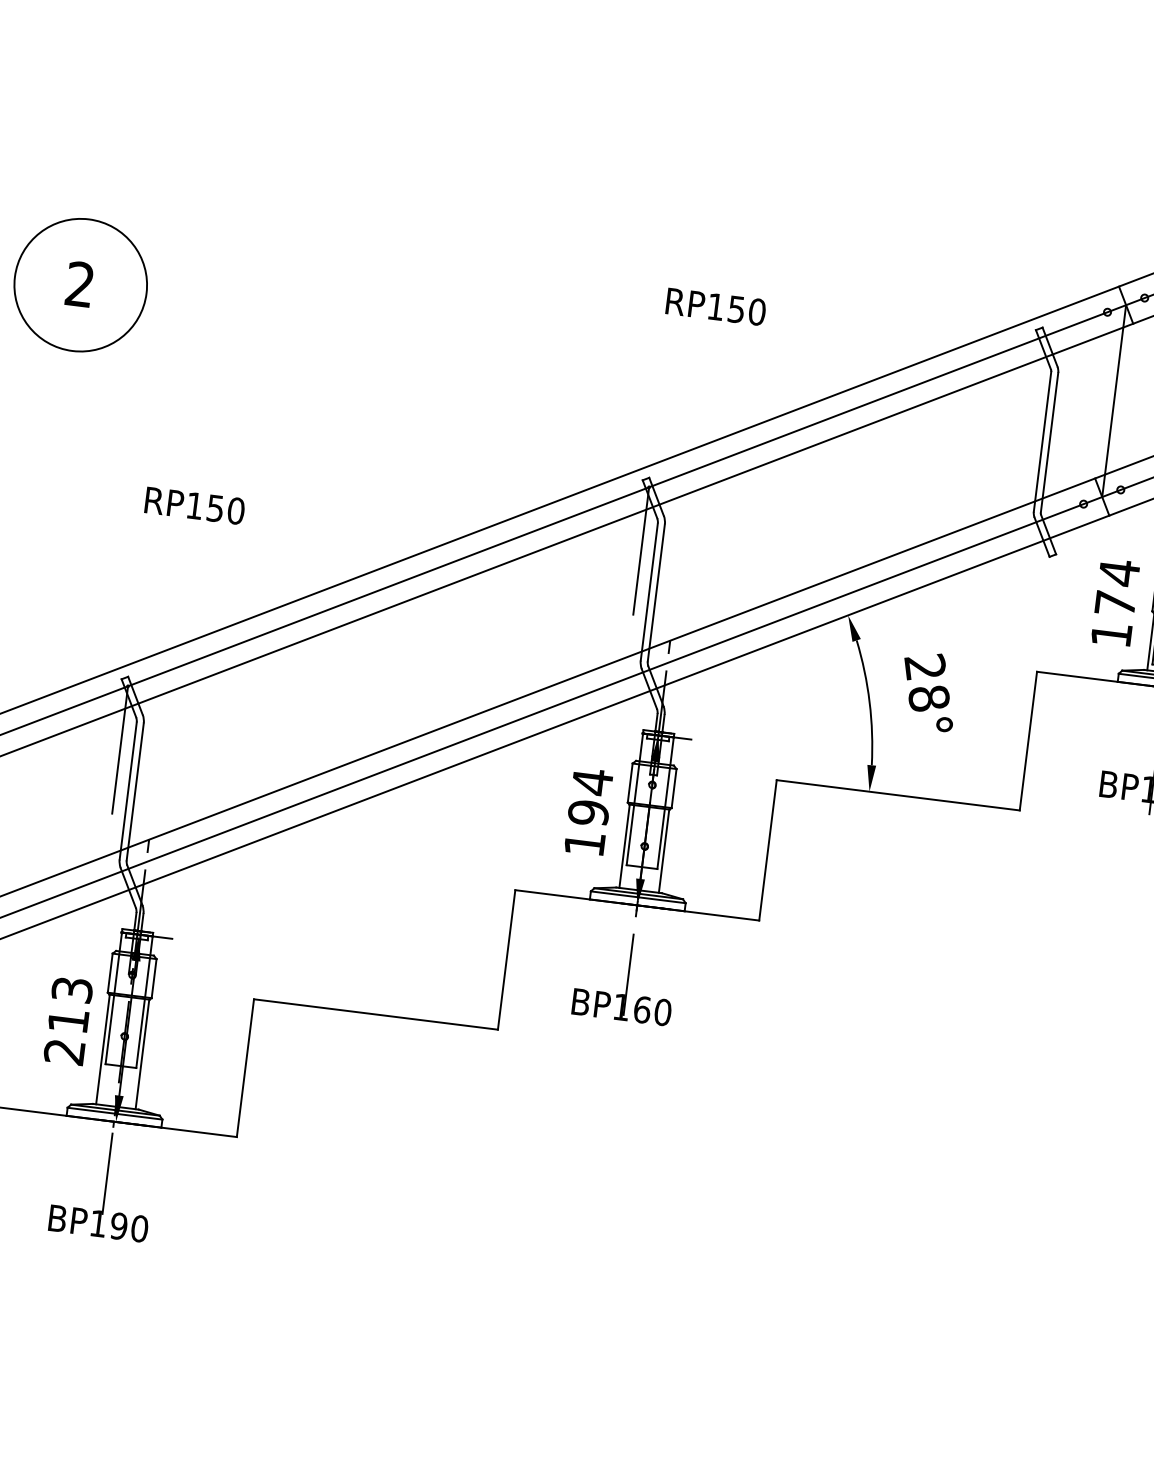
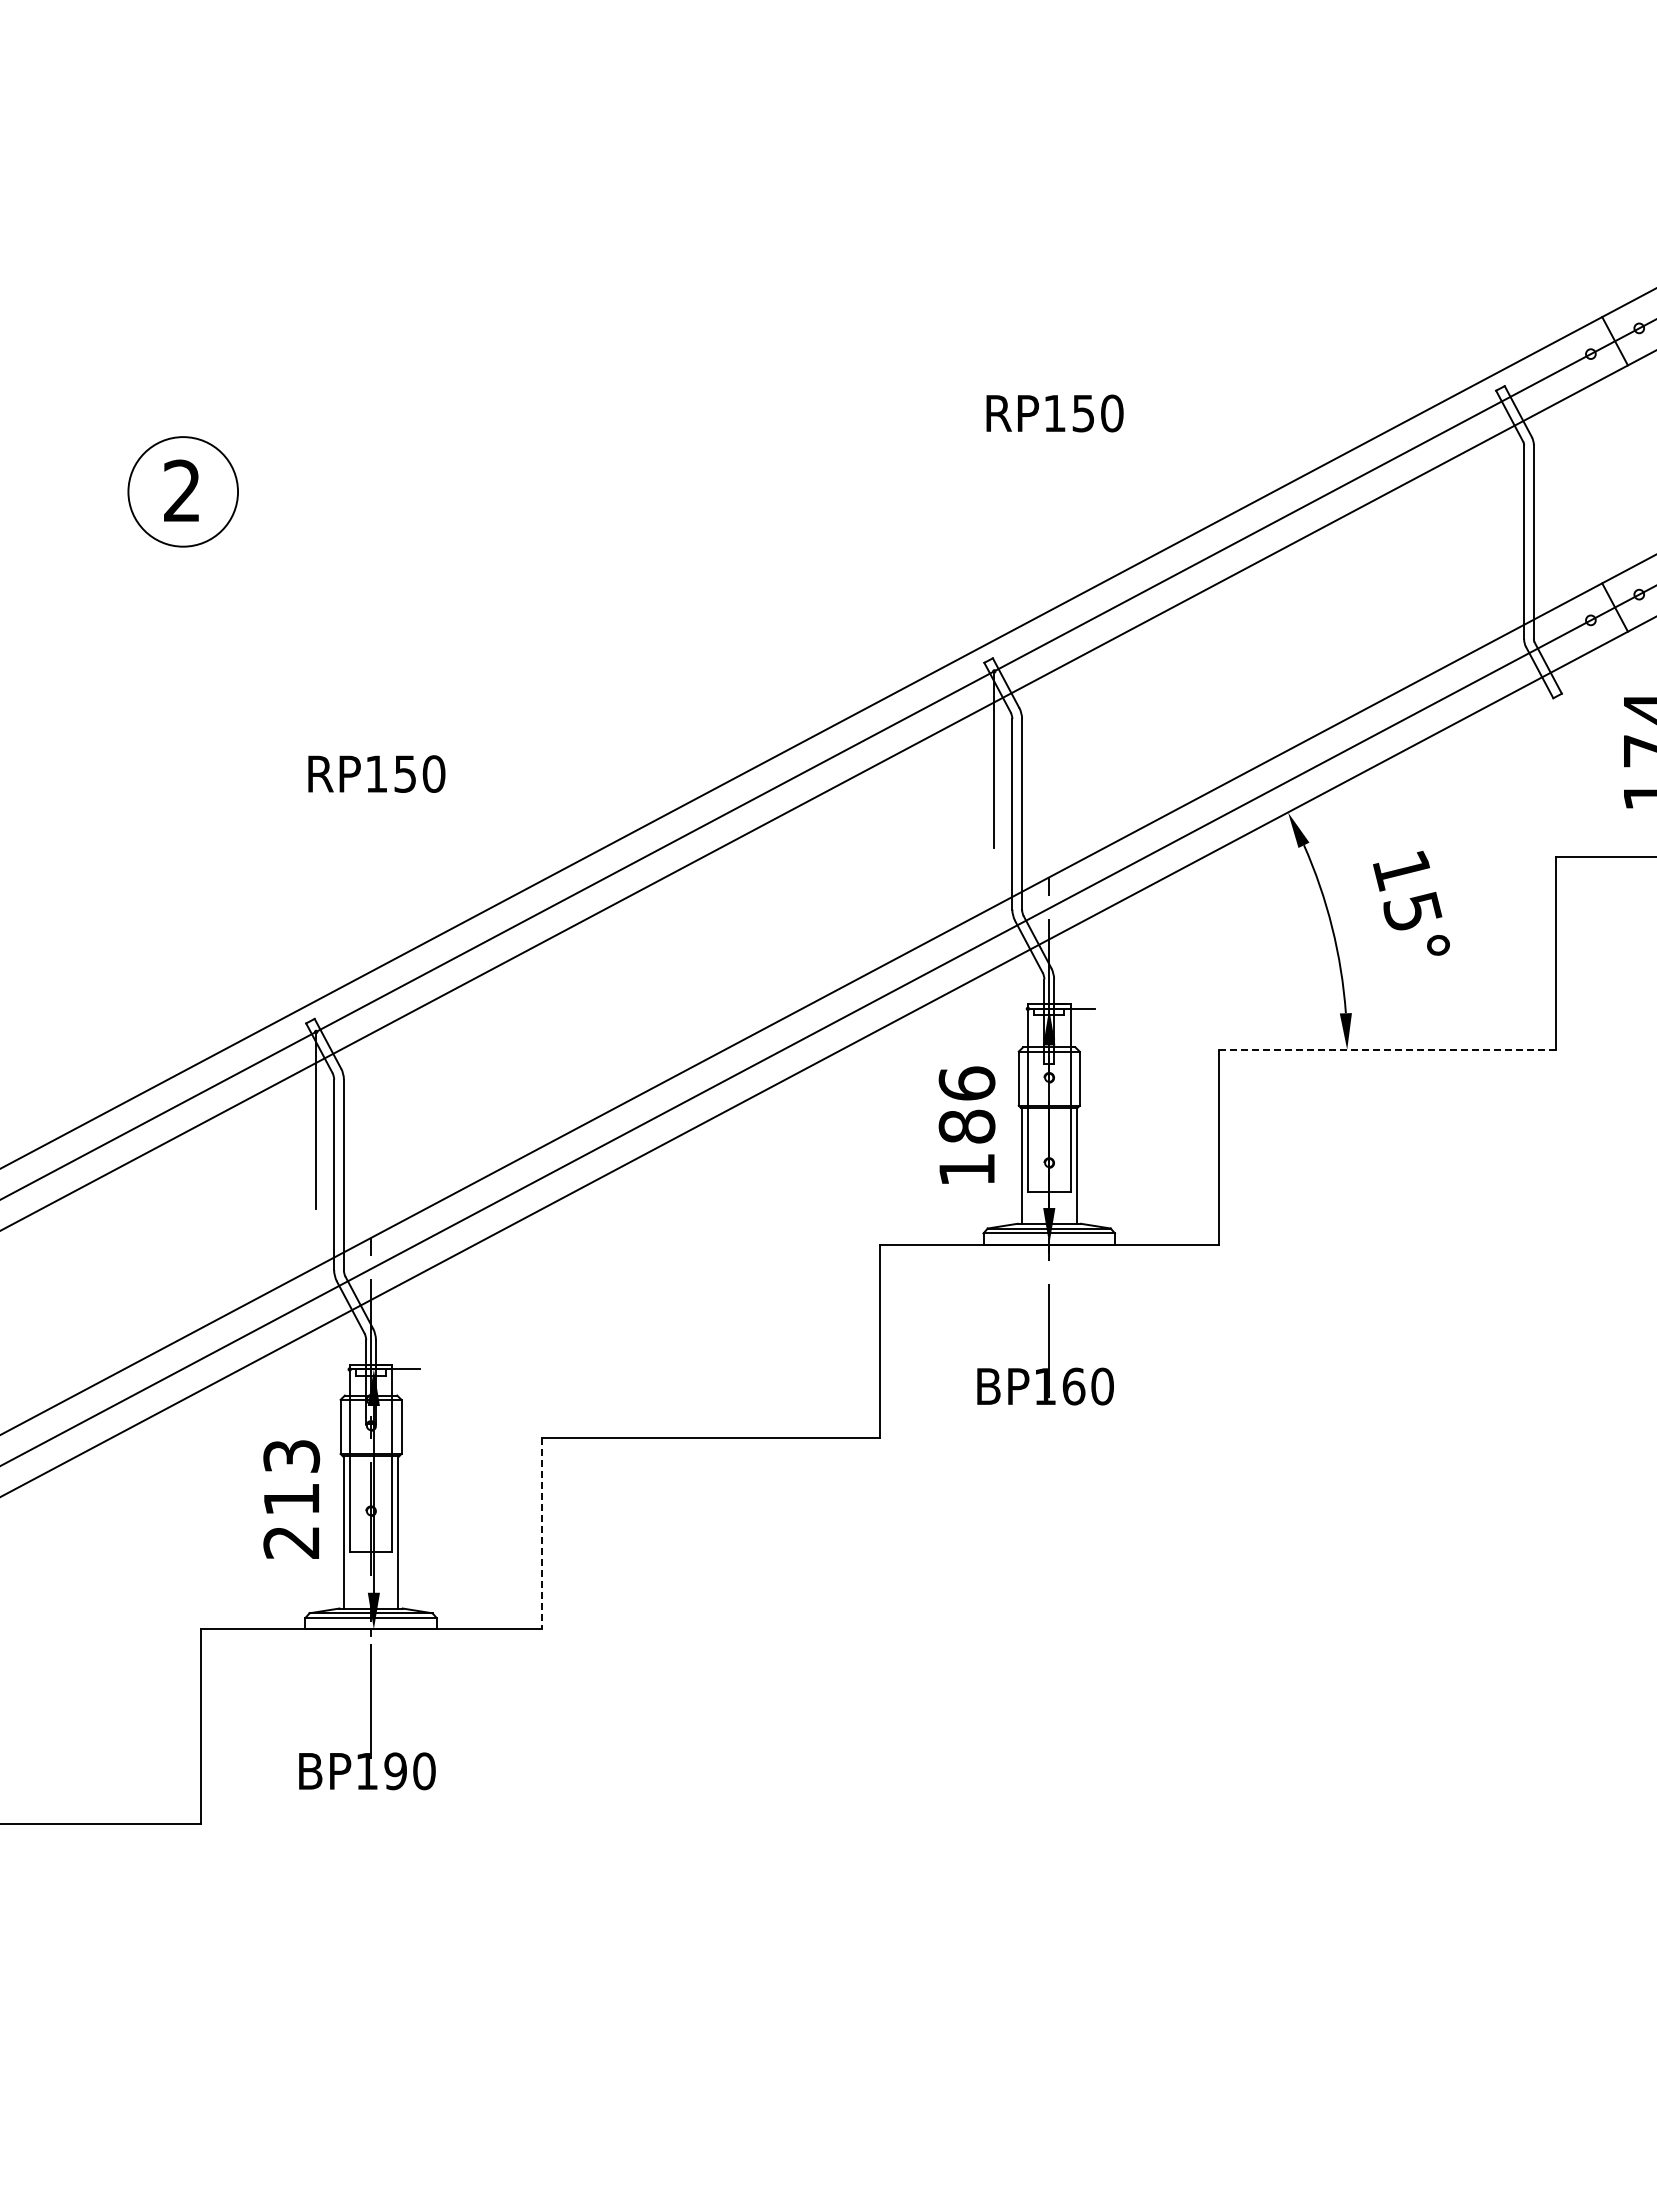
circle: (80, 284) -> (182, 491), size x0.6
line: (1114, 401) -> (1615, 474), removed
text: (927, 682) -> (1407, 890), 28° -> 15°
line: (898, 795) -> (1387, 1049), solid -> dashed
text: (590, 796) -> (966, 1104), 194 -> 186
line: (245, 1067) -> (541, 1533), solid -> dashed

